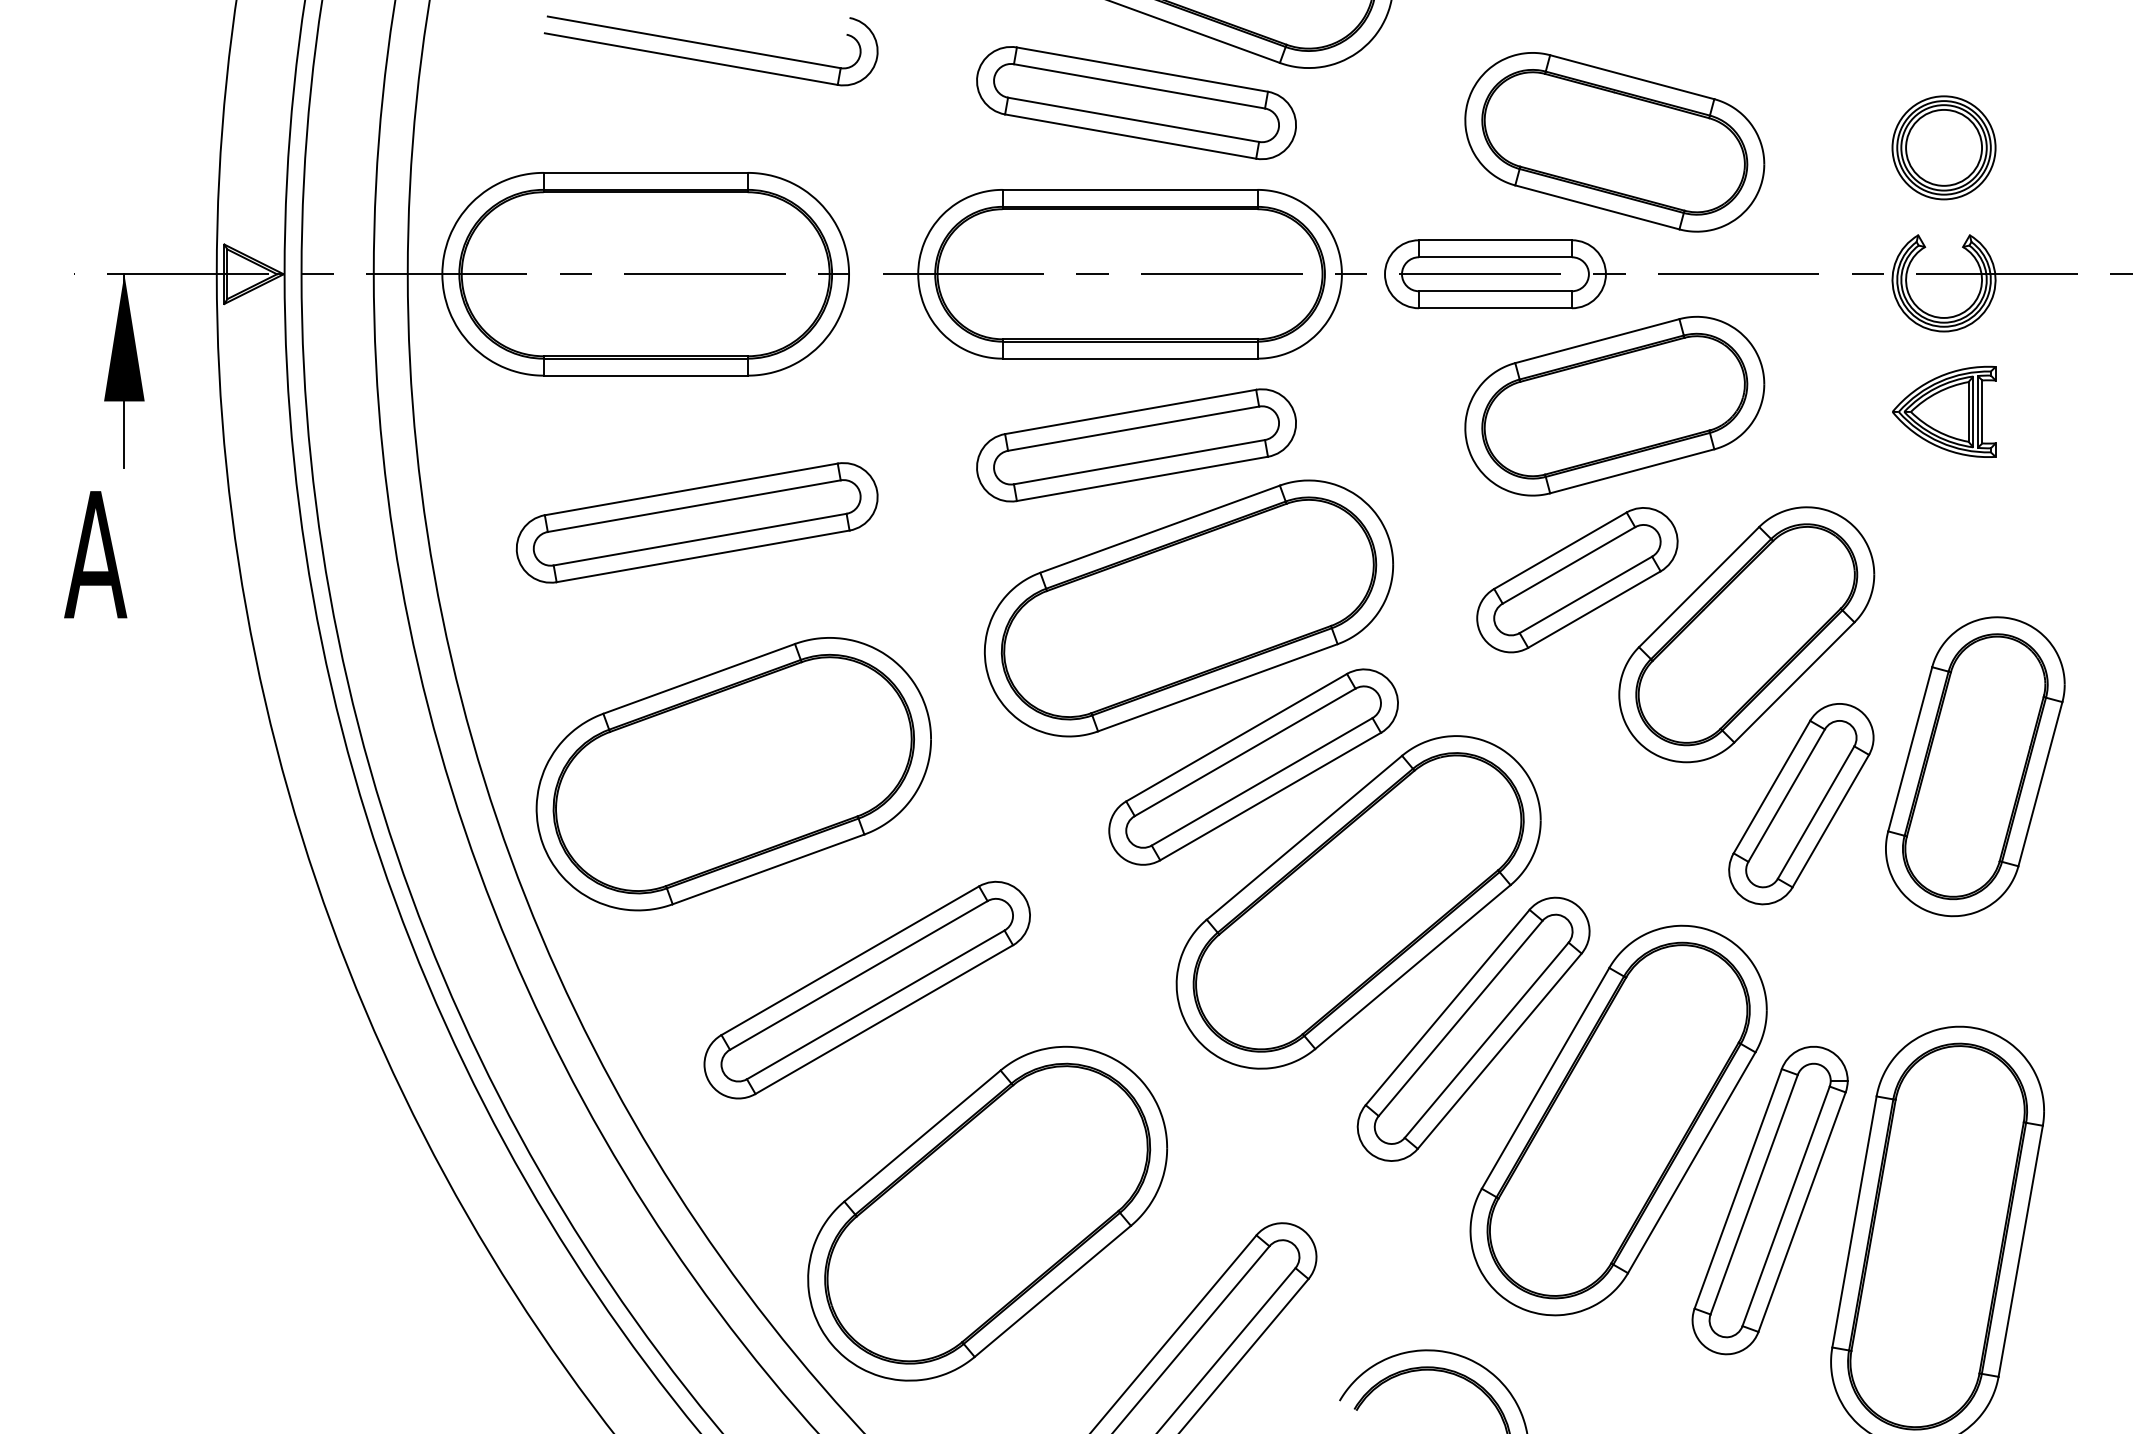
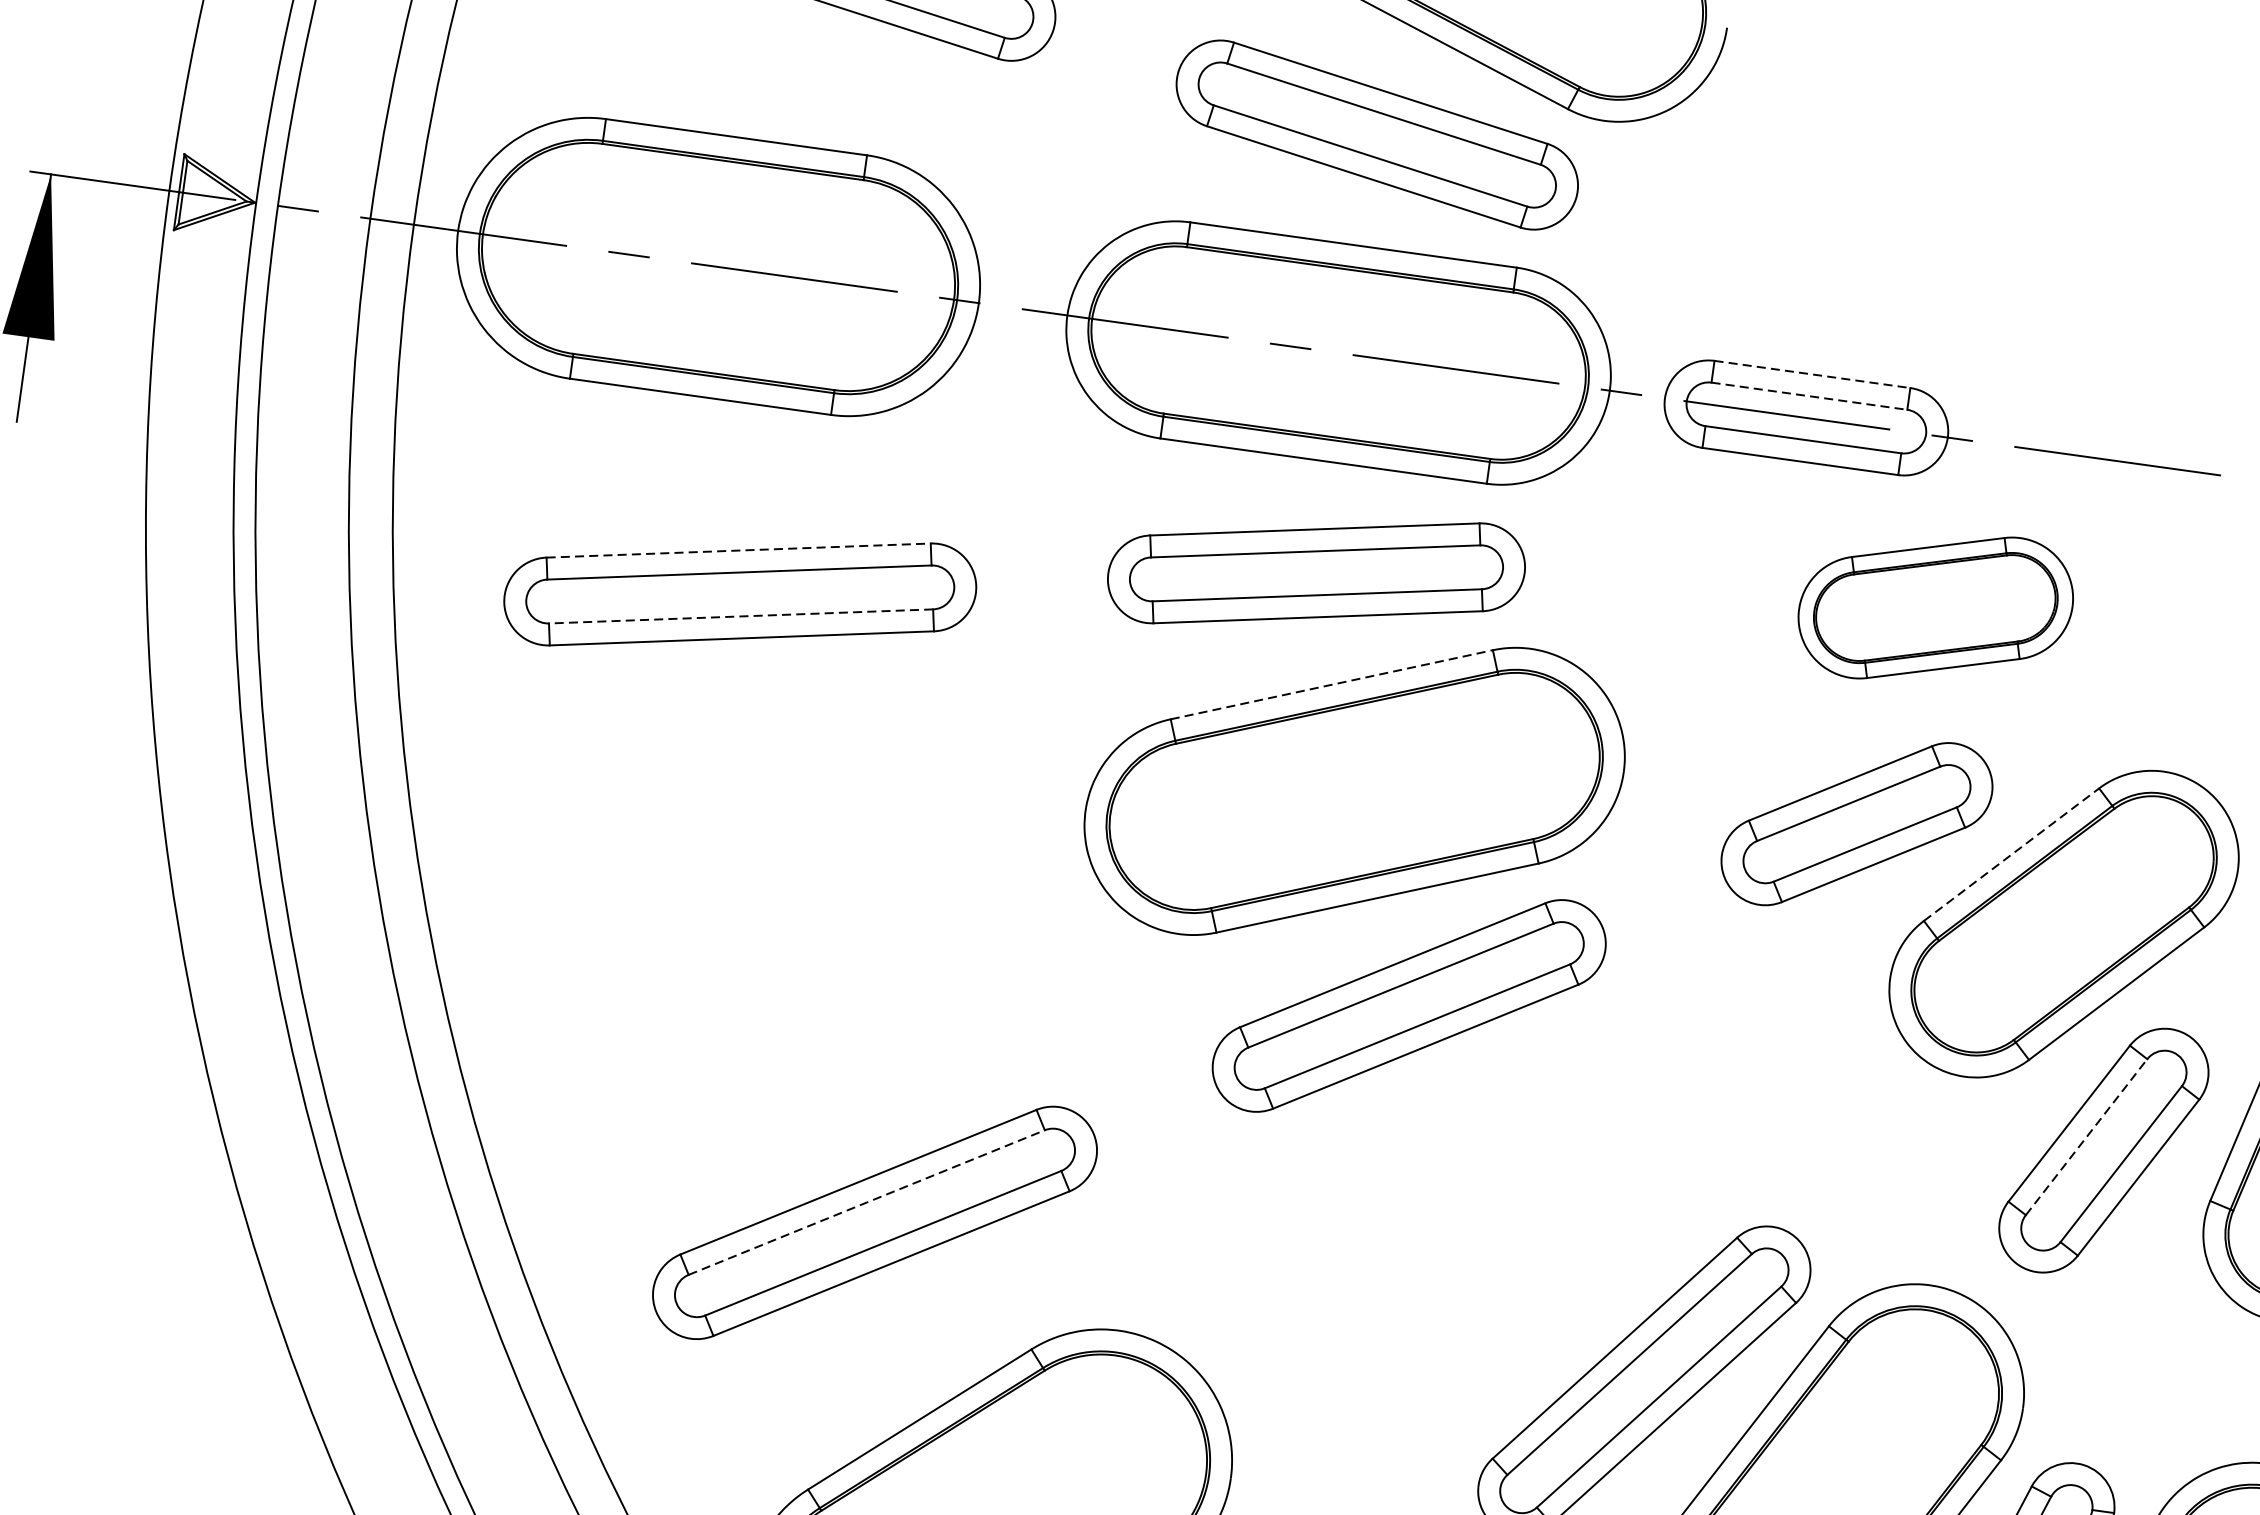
part: (1614, 142) -> (1982, 270), removed
line: (1495, 240) -> (1812, 374), solid -> dashed
line: (1495, 257) -> (1809, 396), solid -> dashed
part: (1614, 405) -> (1935, 607), size x0.7
line: (691, 489) -> (738, 550), solid -> dashed
line: (1160, 529) -> (1332, 685), solid -> dashed
line: (700, 539) -> (741, 616), solid -> dashed
line: (1699, 587) -> (2011, 855), solid -> dashed
part: (733, 774) -> (742, 923), removed
line: (1786, 795) -> (2086, 1136), solid -> dashed
part: (1358, 902) -> (1519, 1197), removed
line: (858, 975) -> (866, 1202), solid -> dashed

